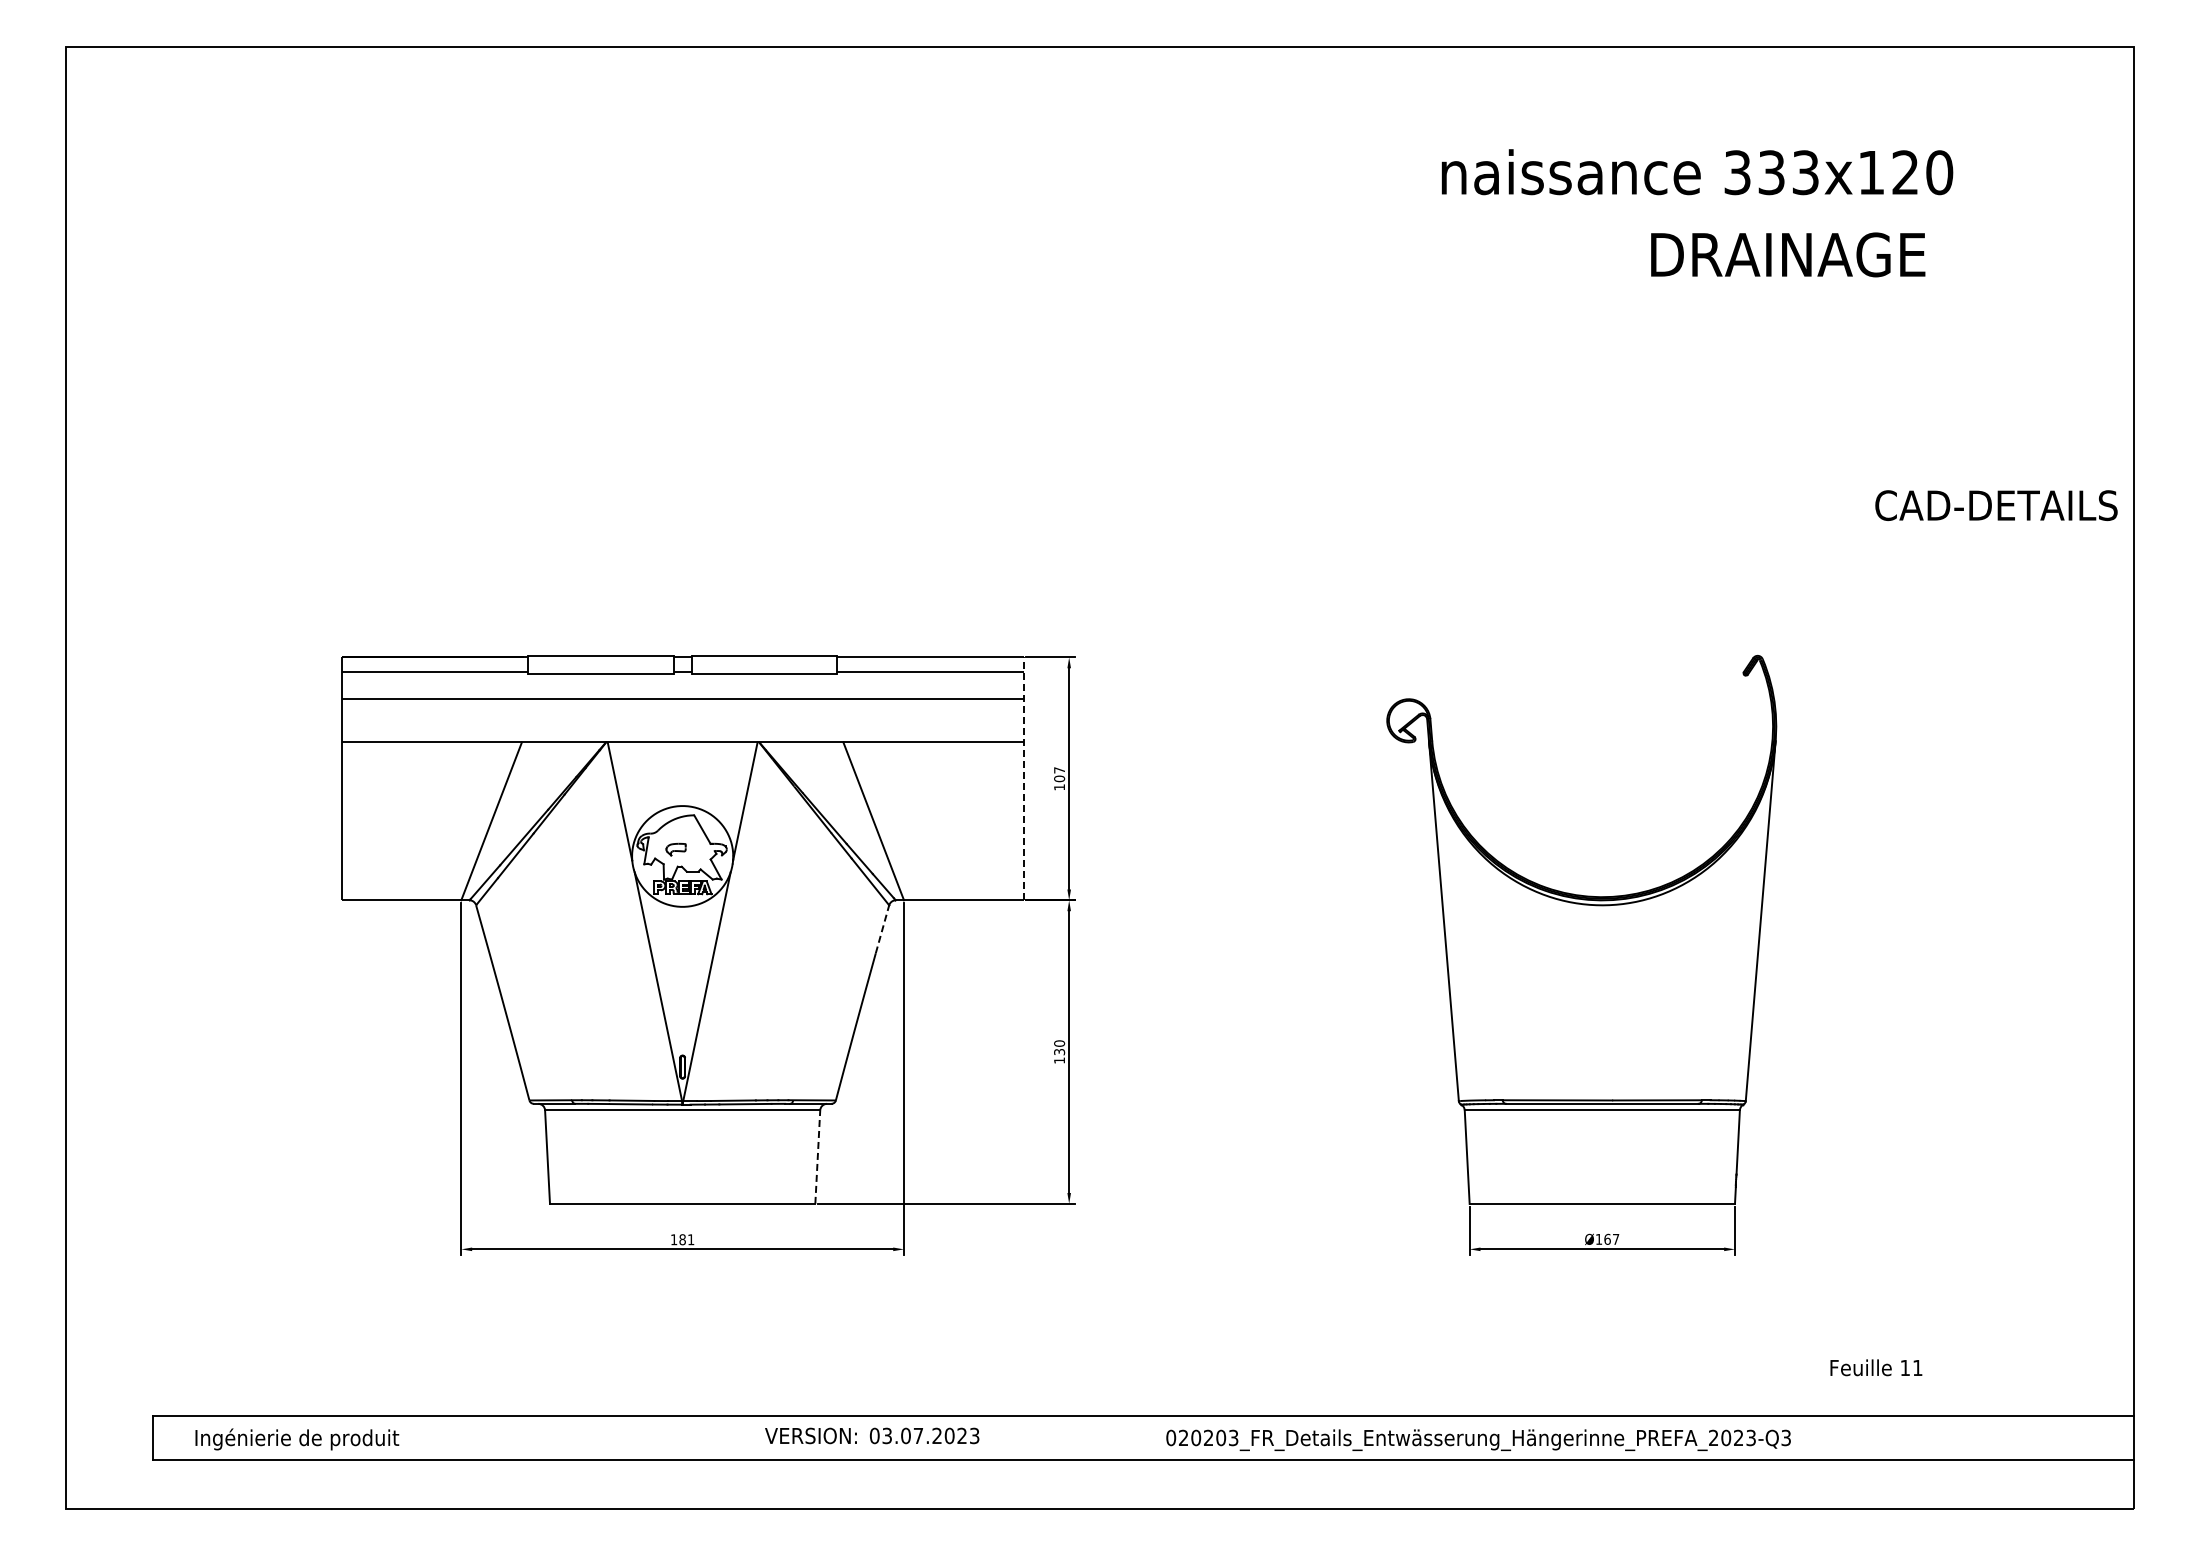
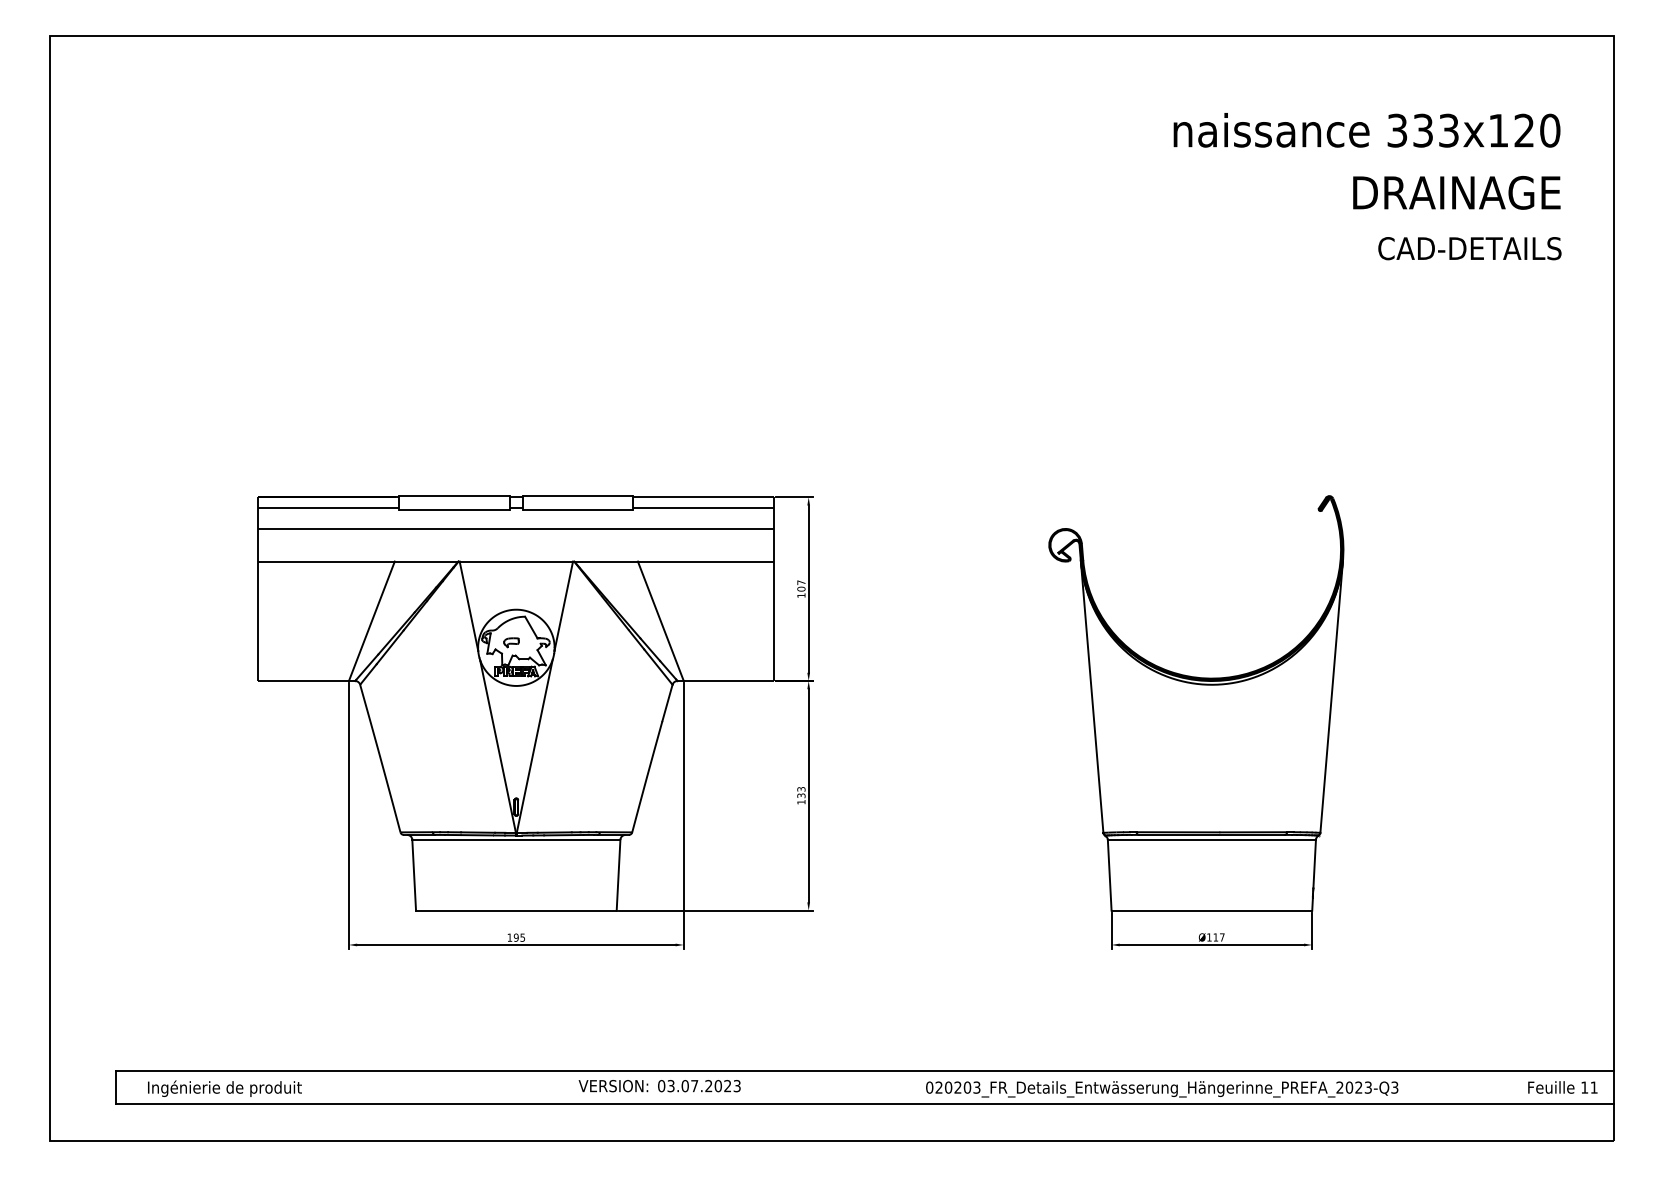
text: (1697, 172) -> (1367, 130), moved
text: (1788, 254) -> (1457, 192), moved
text: (1996, 505) -> (1469, 248), moved
line: (1023, 778) -> (774, 588), dashed -> solid
line: (882, 929) -> (667, 703), dashed -> solid
text: (1059, 1043) -> (801, 789), 130 -> 133
line: (817, 1157) -> (618, 875), dashed -> solid
text: (1607, 1238) -> (1215, 936), Ø167 -> Ø117
text: (686, 1239) -> (519, 937), 181 -> 195
text: (1876, 1367) -> (1562, 1087), moved
text: (1478, 1439) -> (1162, 1088), moved

